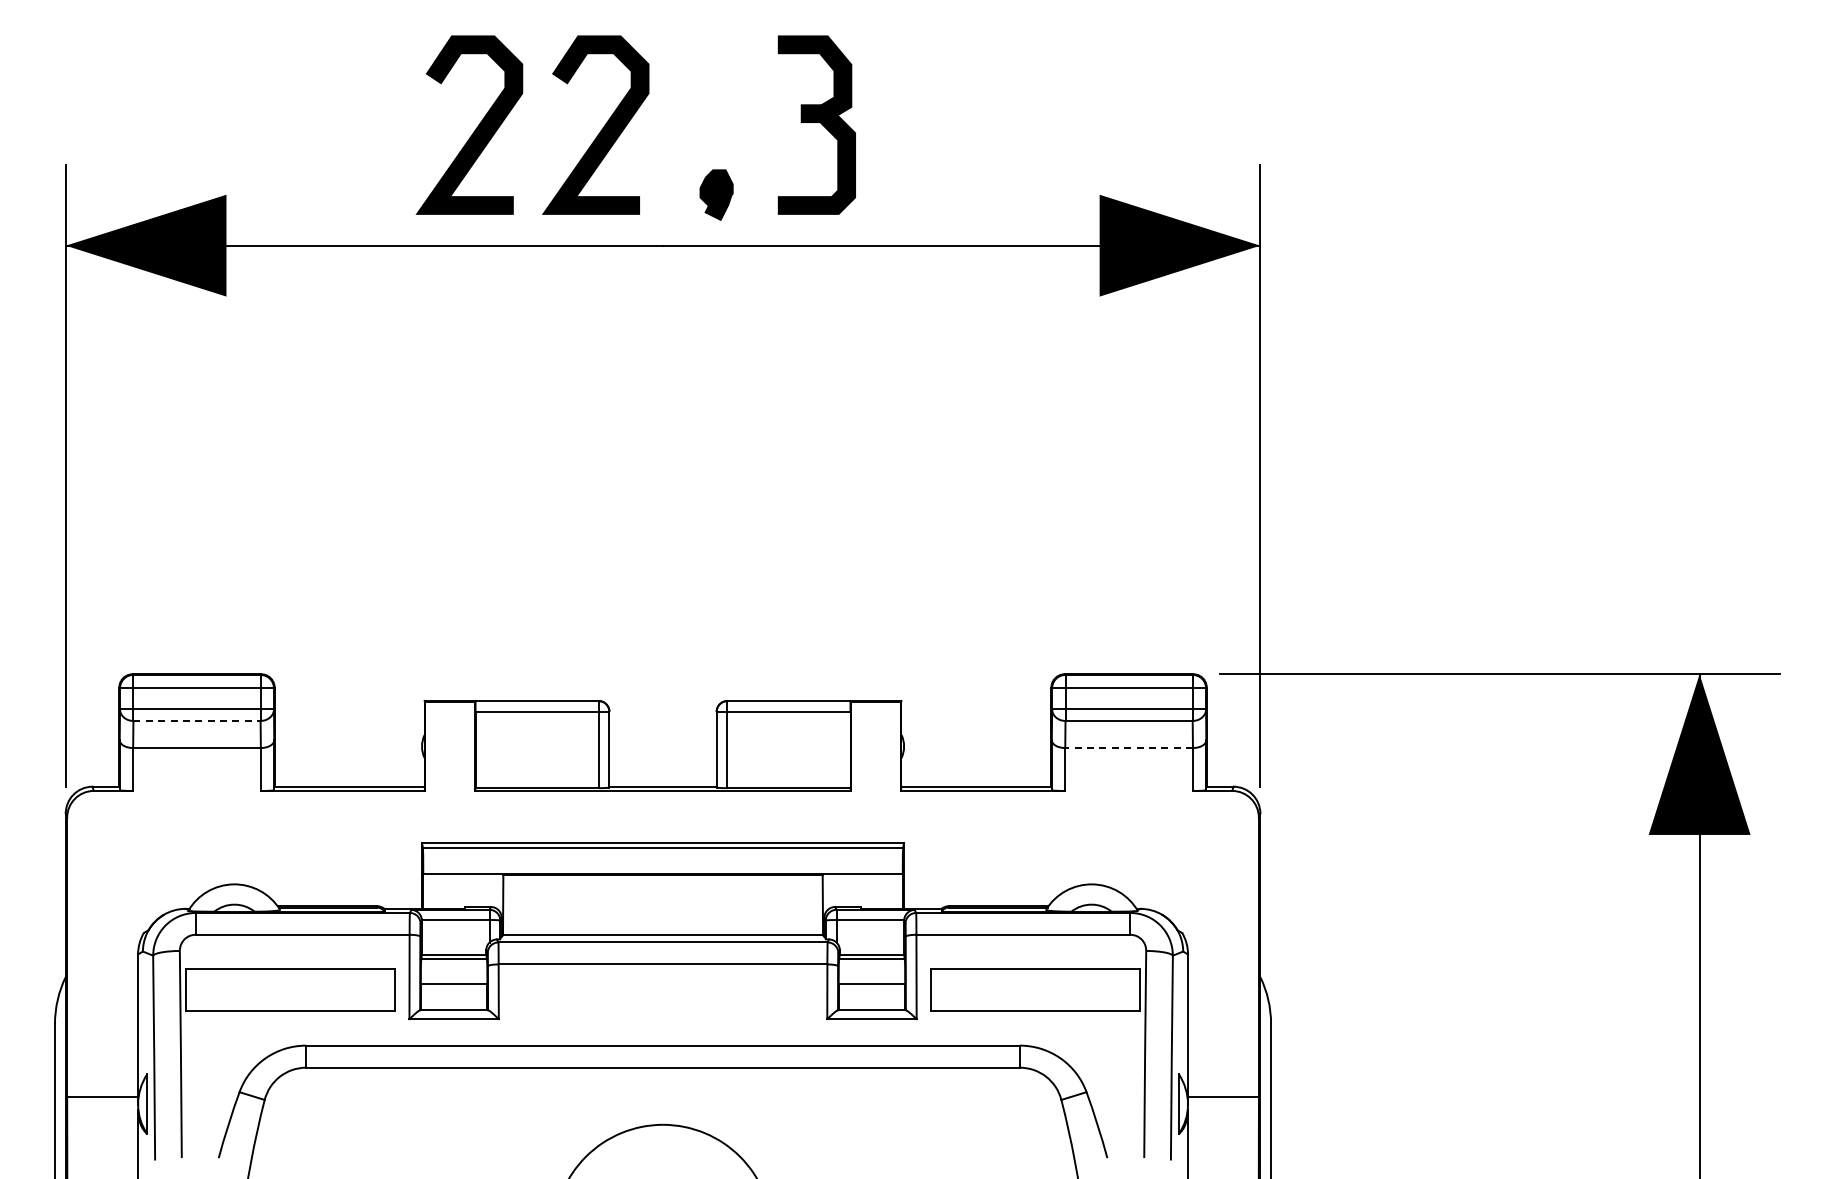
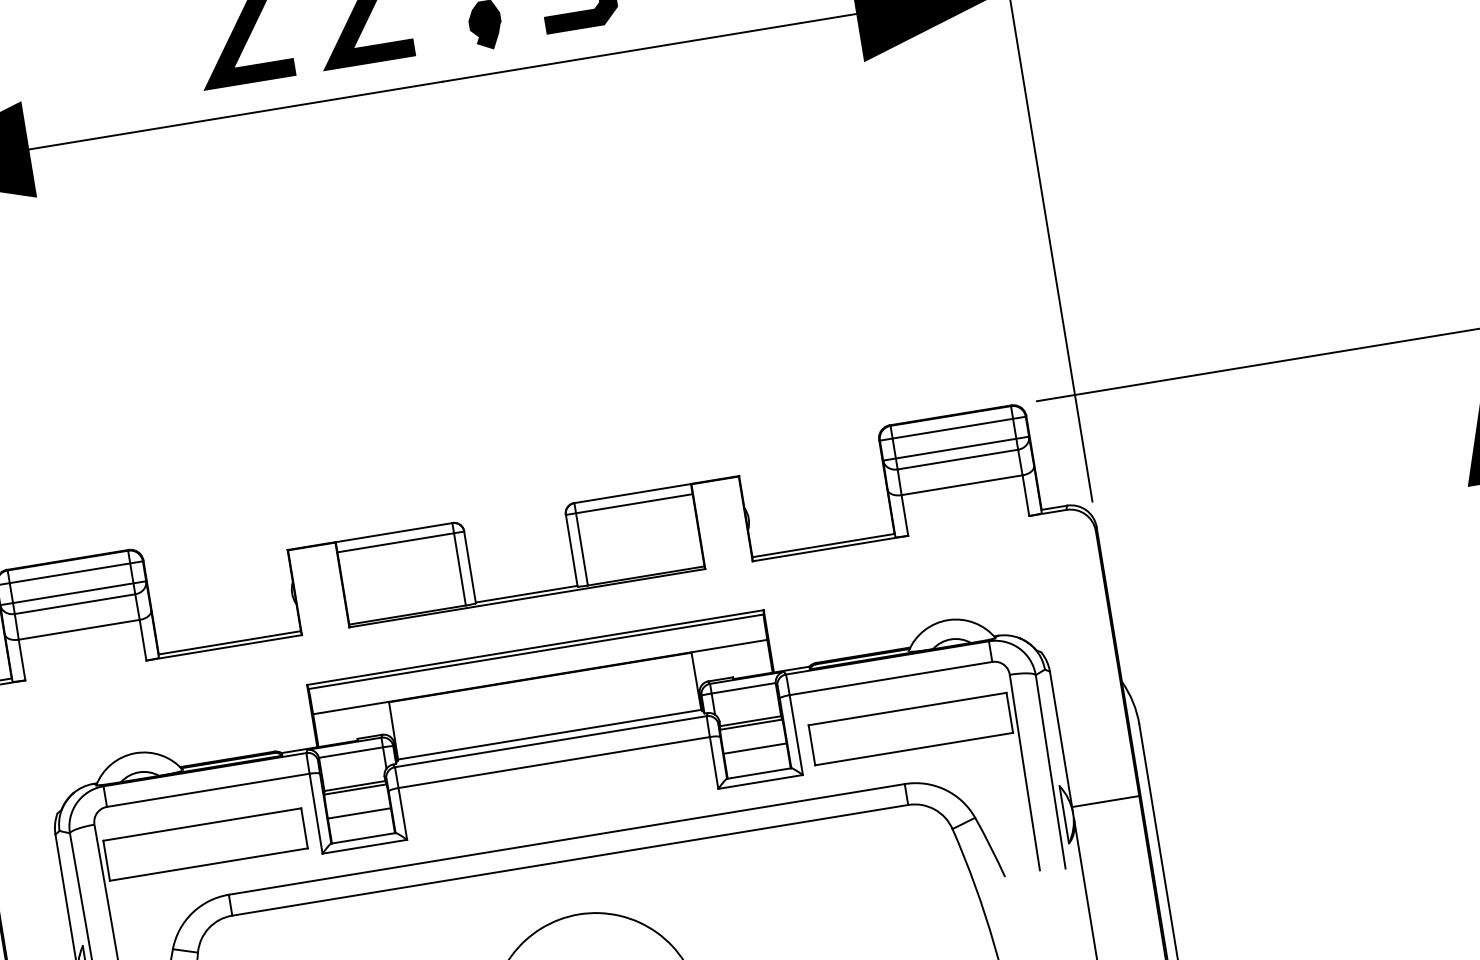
line: (197, 720) -> (75, 603), dashed -> solid
line: (1129, 748) -> (962, 485), dashed -> solid

